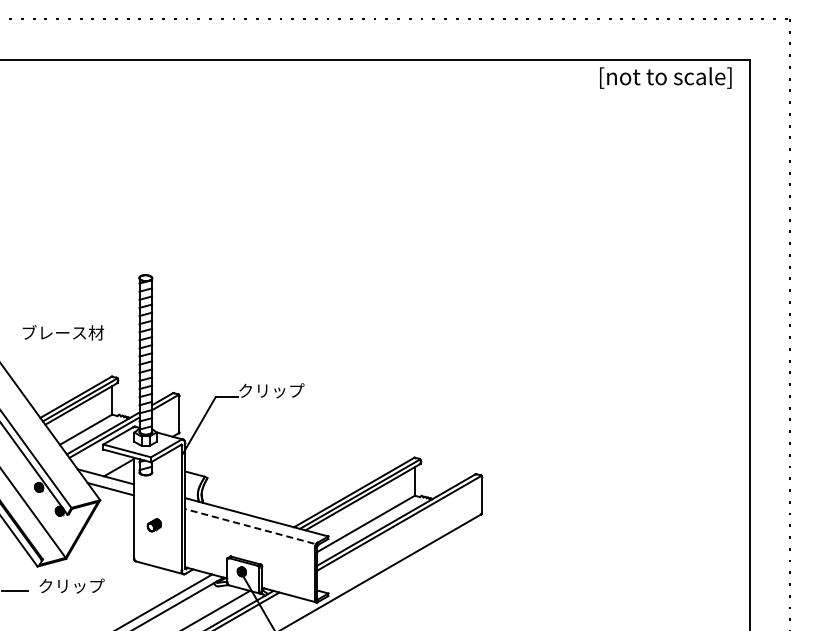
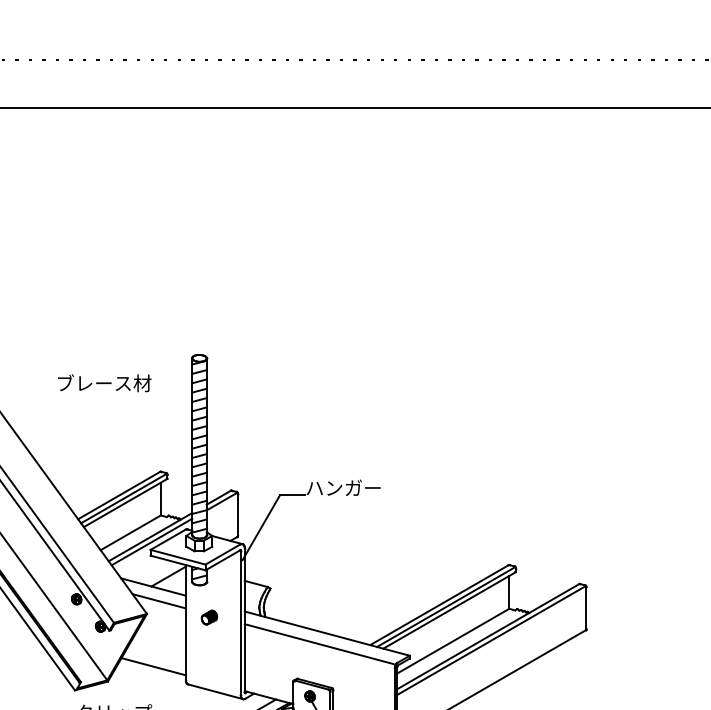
text: (63, 332) -> (104, 382), moved
text: (271, 390) -> (344, 487), クリップ -> ハンガー
part: (153, 525) -> (208, 617), moved
line: (249, 526) -> (318, 644), dashed -> solid
line: (105, 545) -> (153, 666), added

